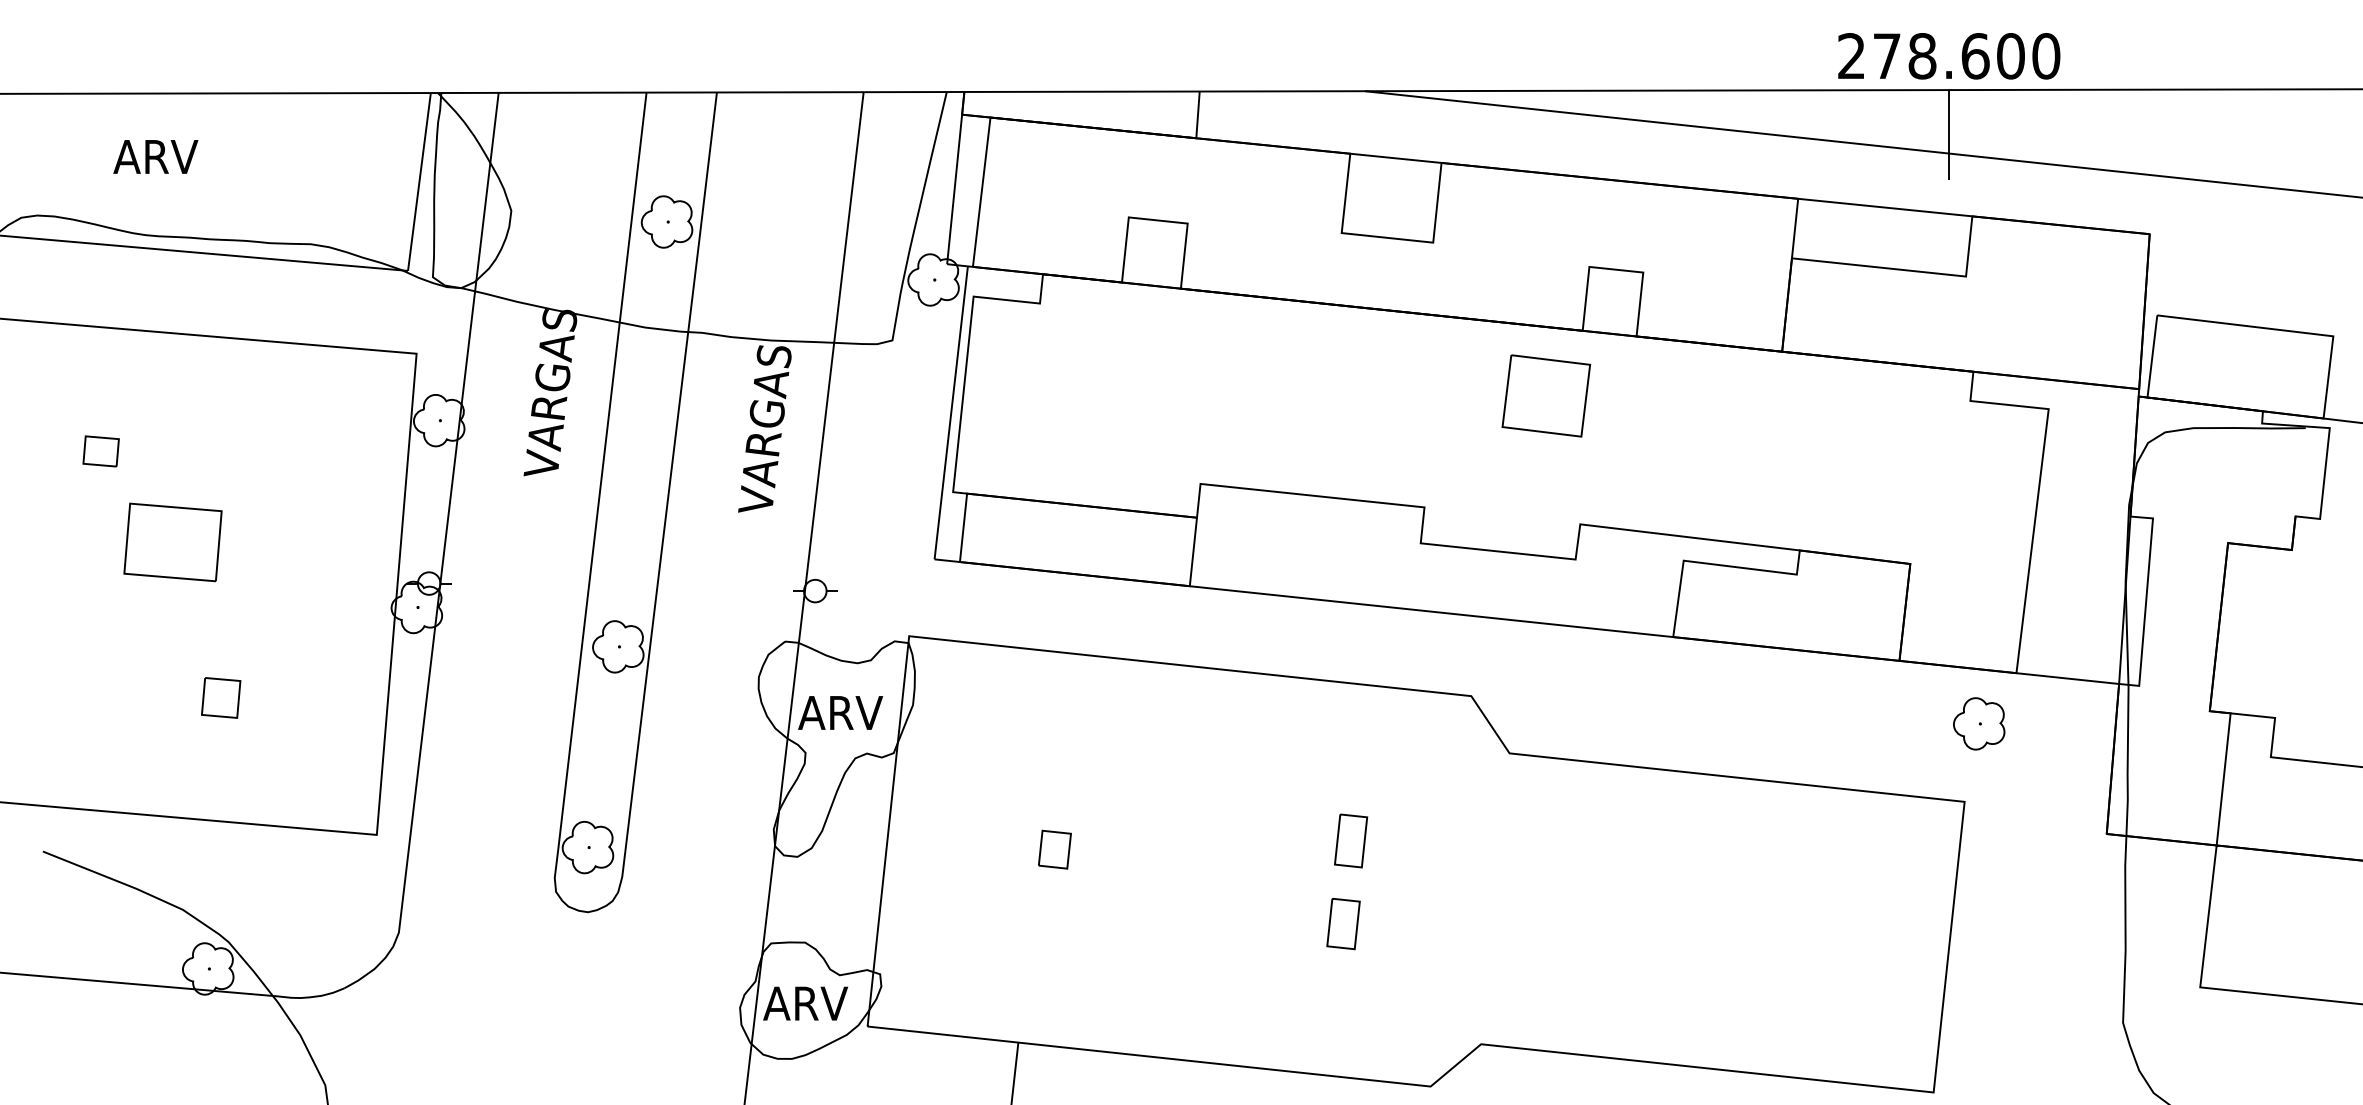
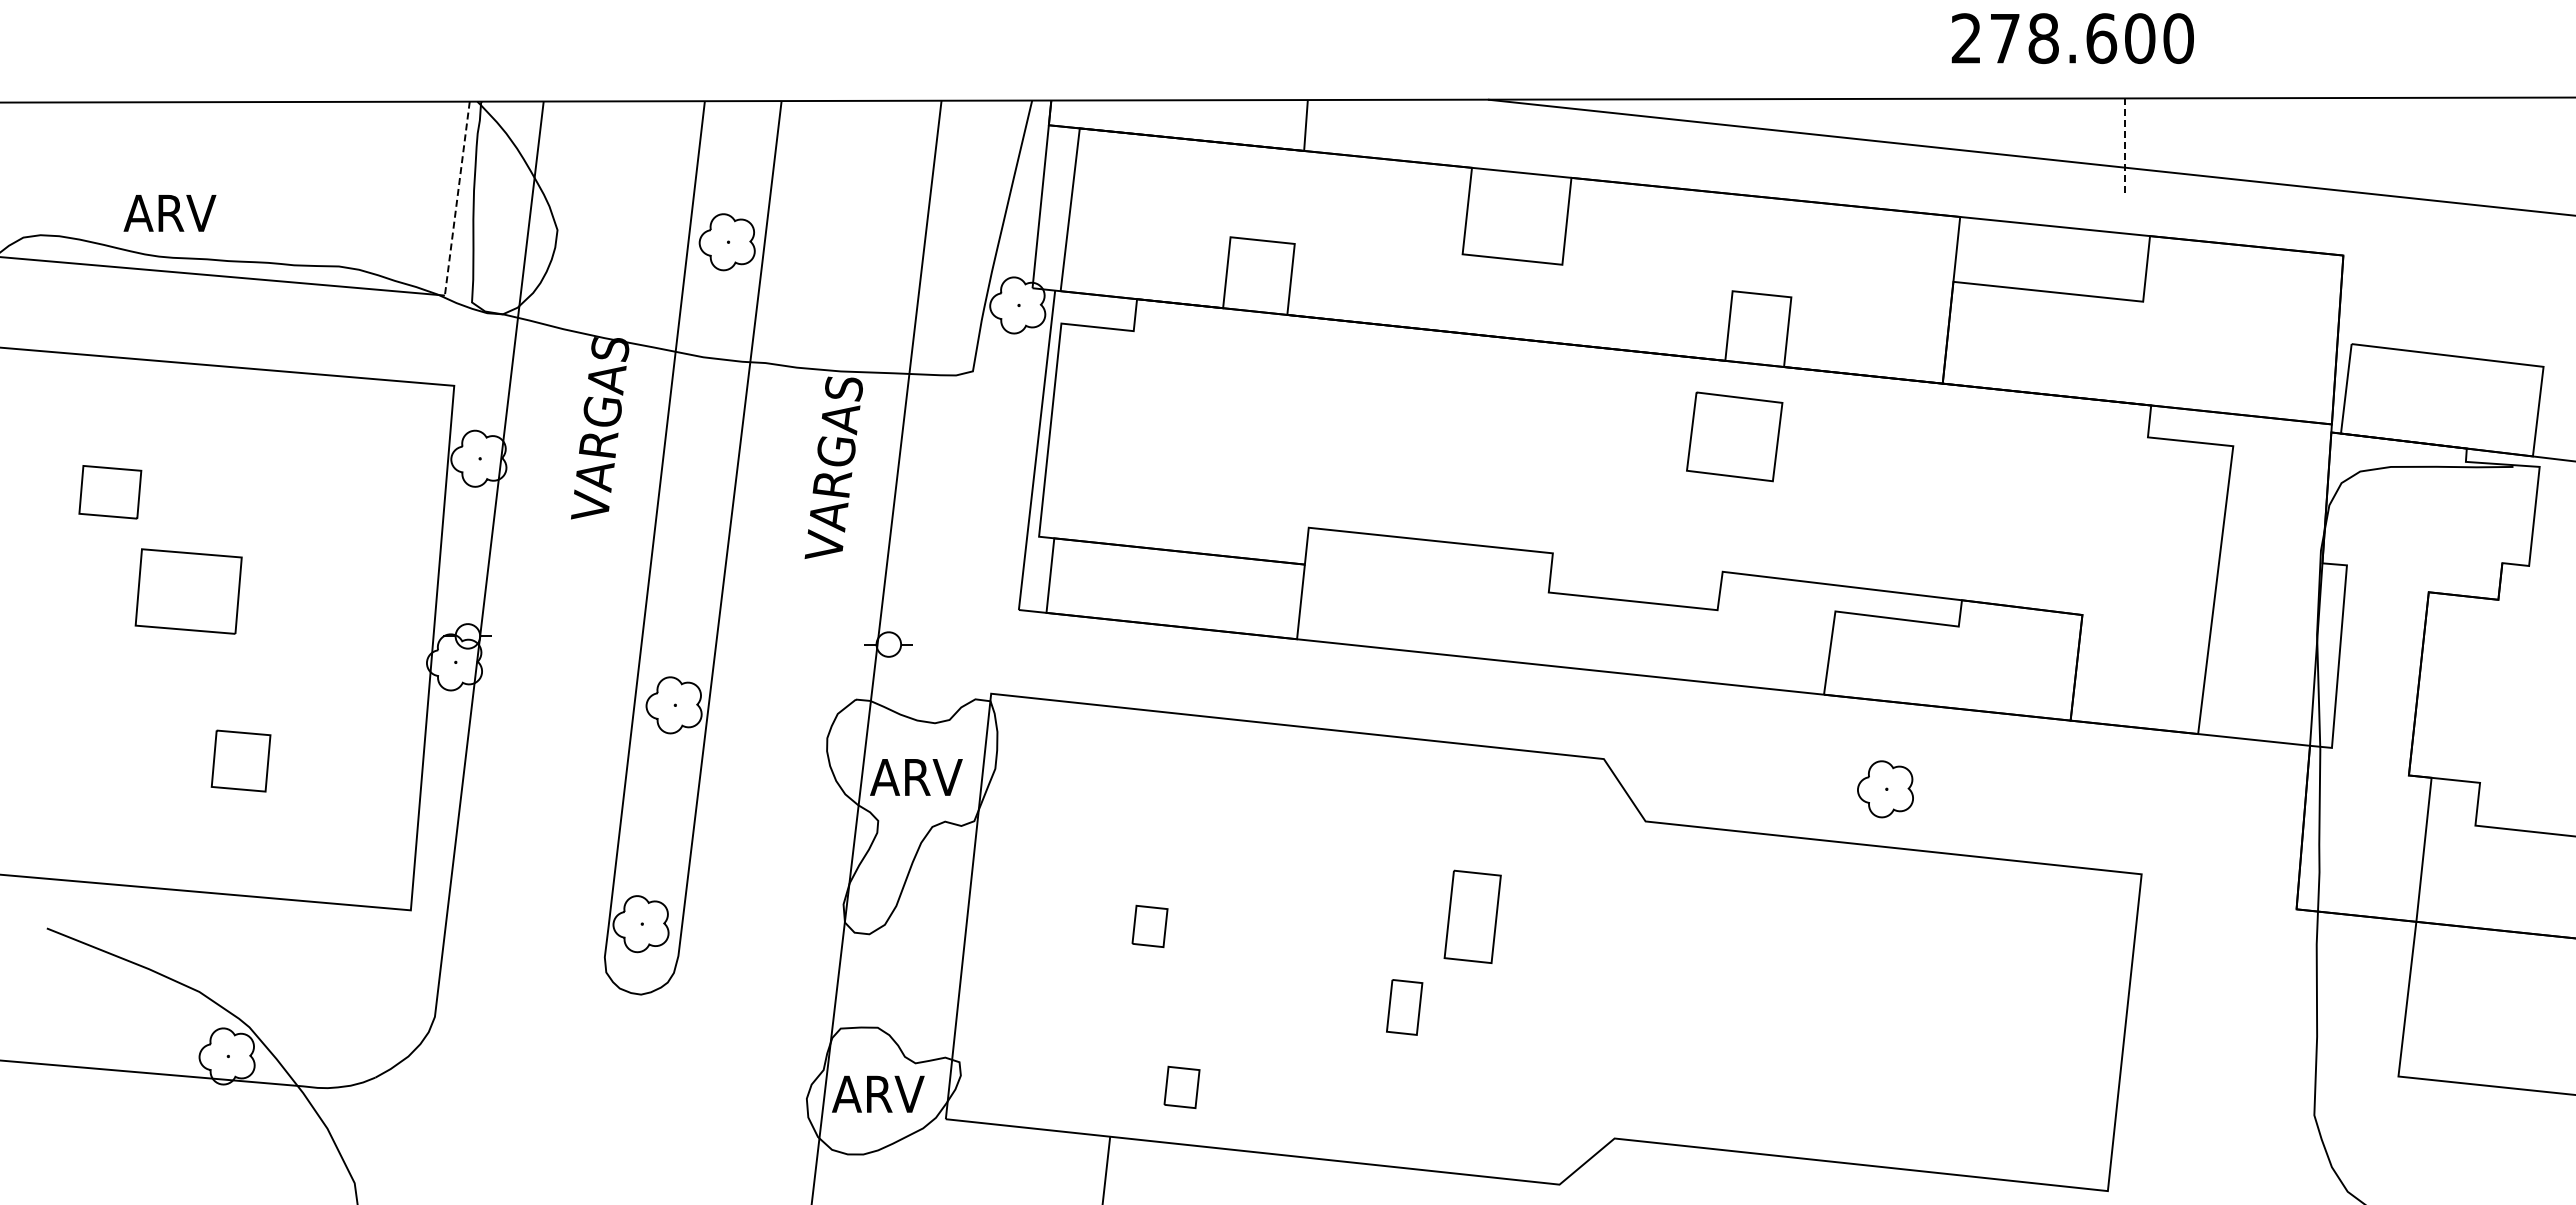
text: (1948, 56) -> (2072, 38), moved
line: (1948, 136) -> (2124, 148), solid -> dashed
text: (155, 157) -> (169, 213), moved
line: (419, 181) -> (457, 198), solid -> dashed
part: (1546, 395) -> (1734, 436), moved
part: (101, 451) -> (110, 492), size x1.6
part: (221, 697) -> (241, 760), size x1.4
part: (1979, 724) -> (1885, 789), moved
part: (1350, 840) -> (1472, 916), size x1.6
part: (1343, 924) -> (1404, 1007), moved
part: (1083, 996) -> (1181, 1086), added

